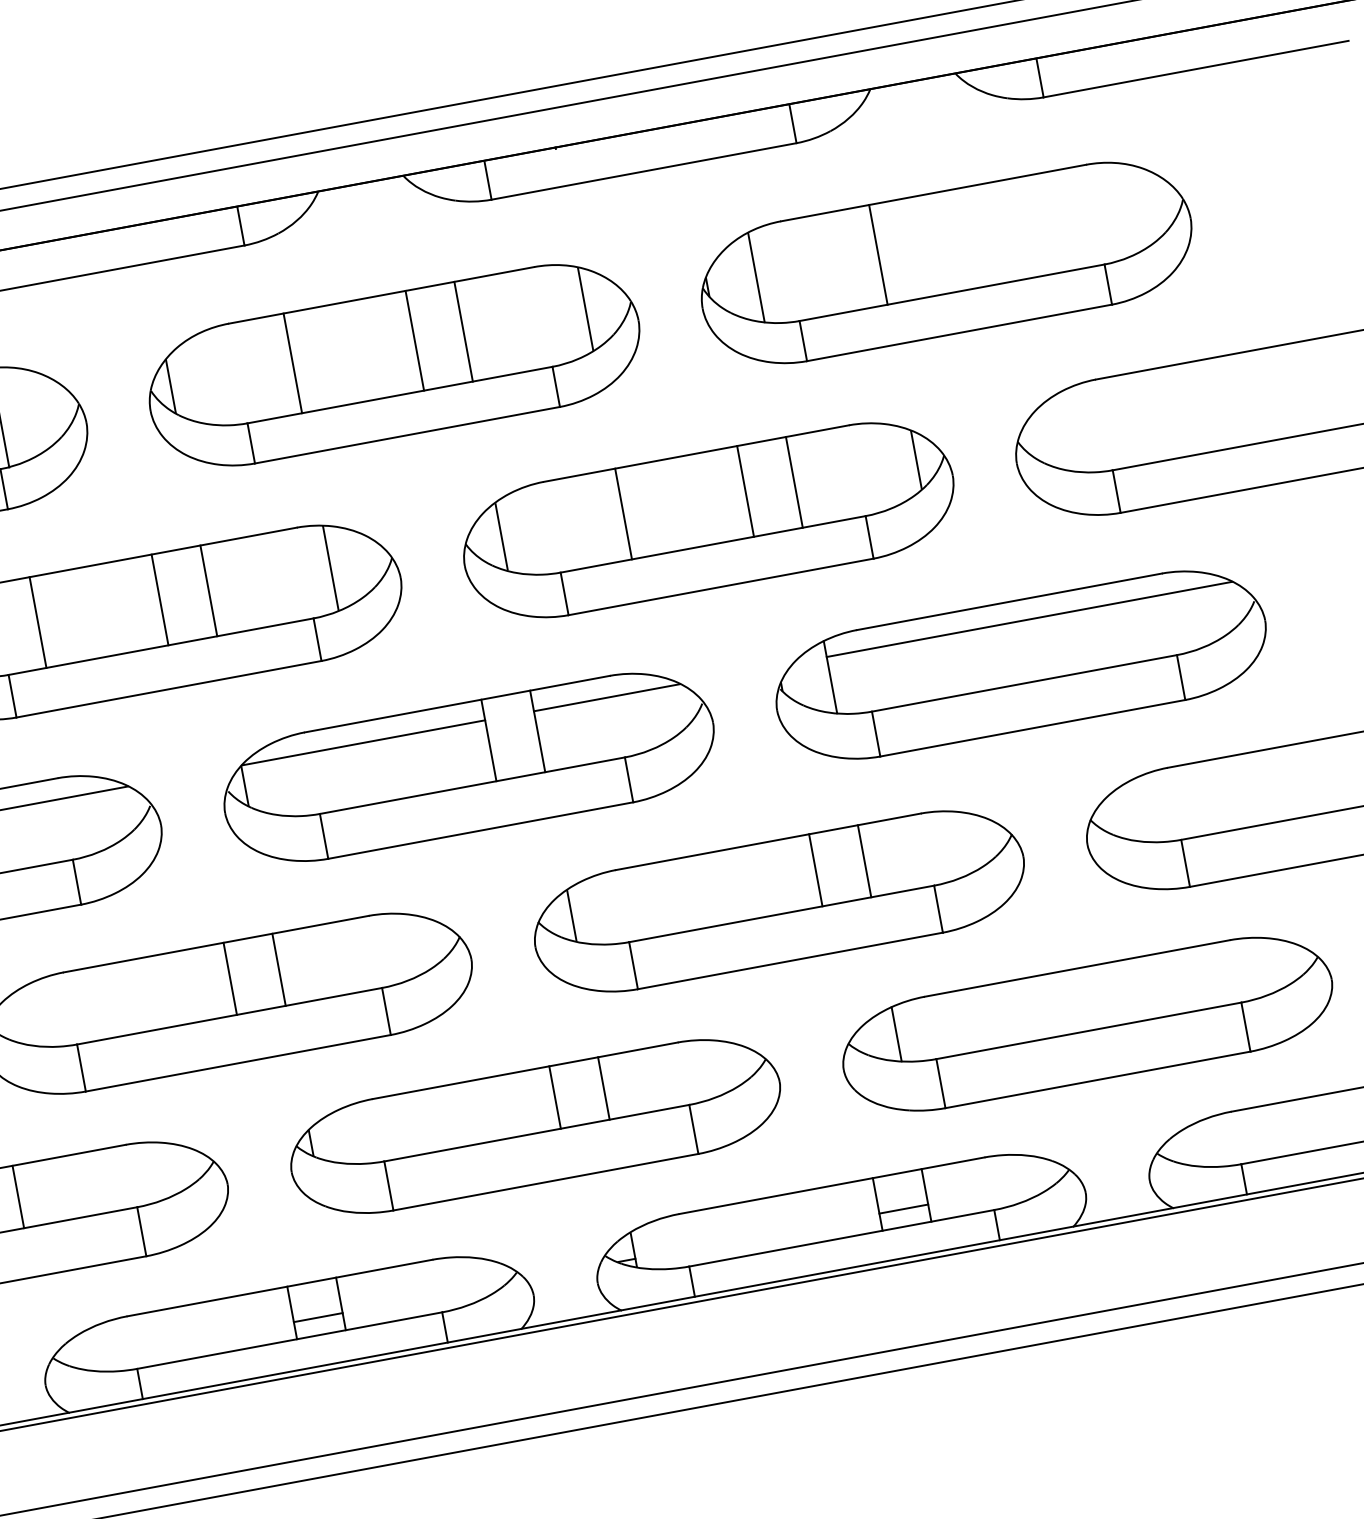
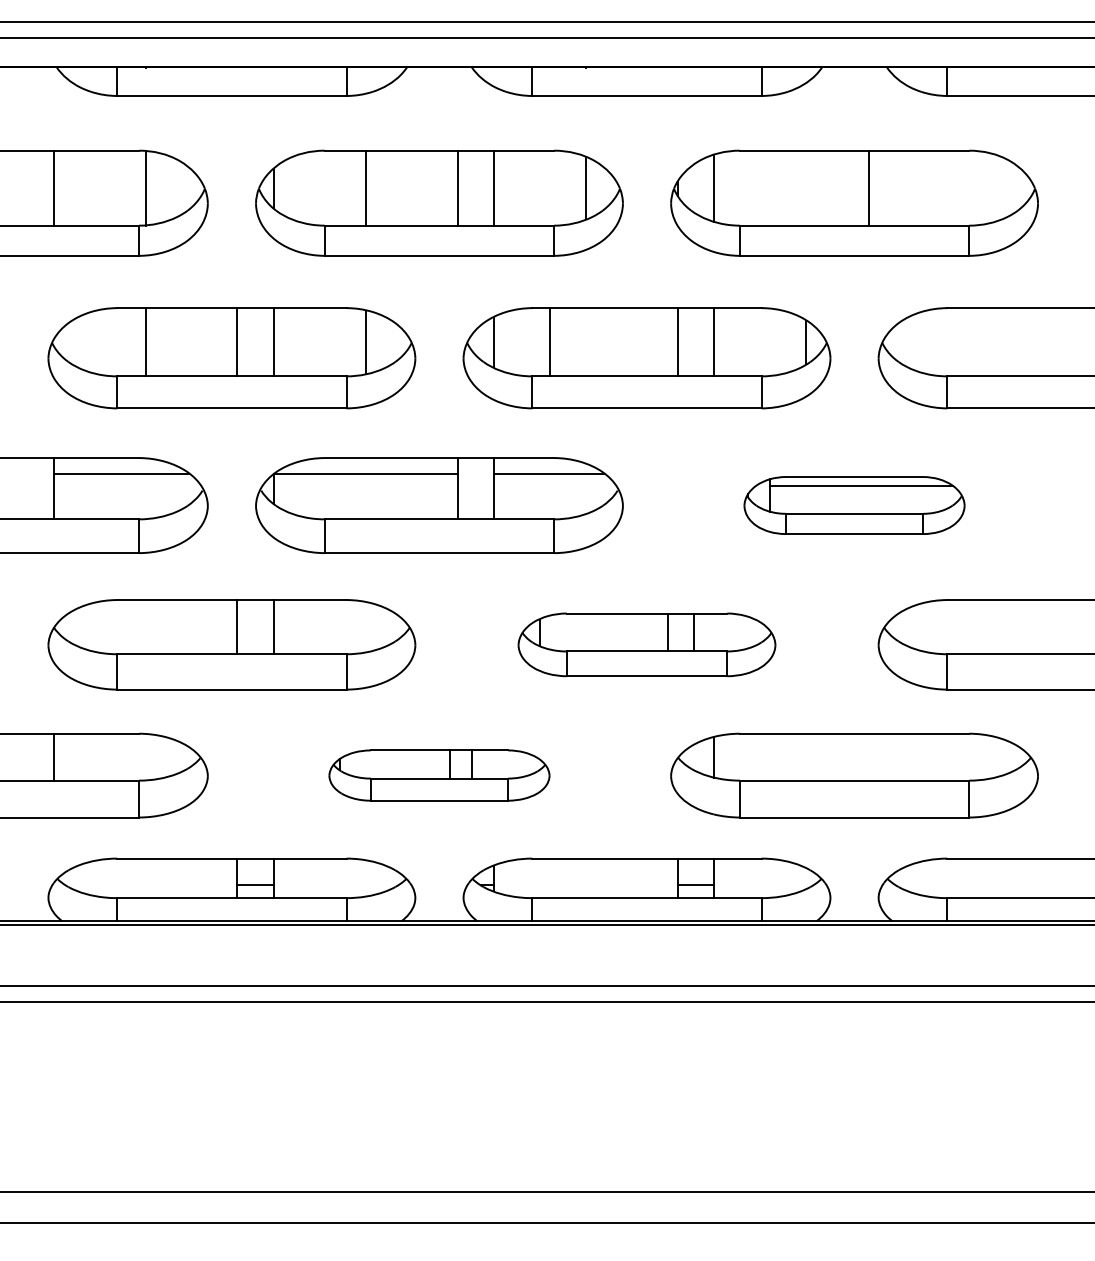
line: (878, 253) -> (869, 187), moved
line: (623, 514) -> (549, 342), moved
part: (1020, 664) -> (854, 505), size x0.6
part: (778, 901) -> (646, 644), size x0.7
part: (535, 1126) -> (439, 775), size x0.6

